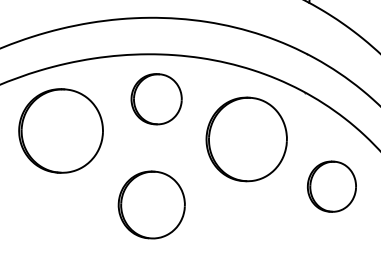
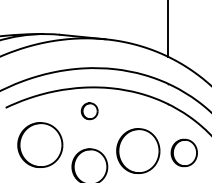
part: (155, 99) -> (89, 111), size x0.6
part: (61, 129) -> (40, 144), moved
part: (247, 138) -> (138, 150), moved

